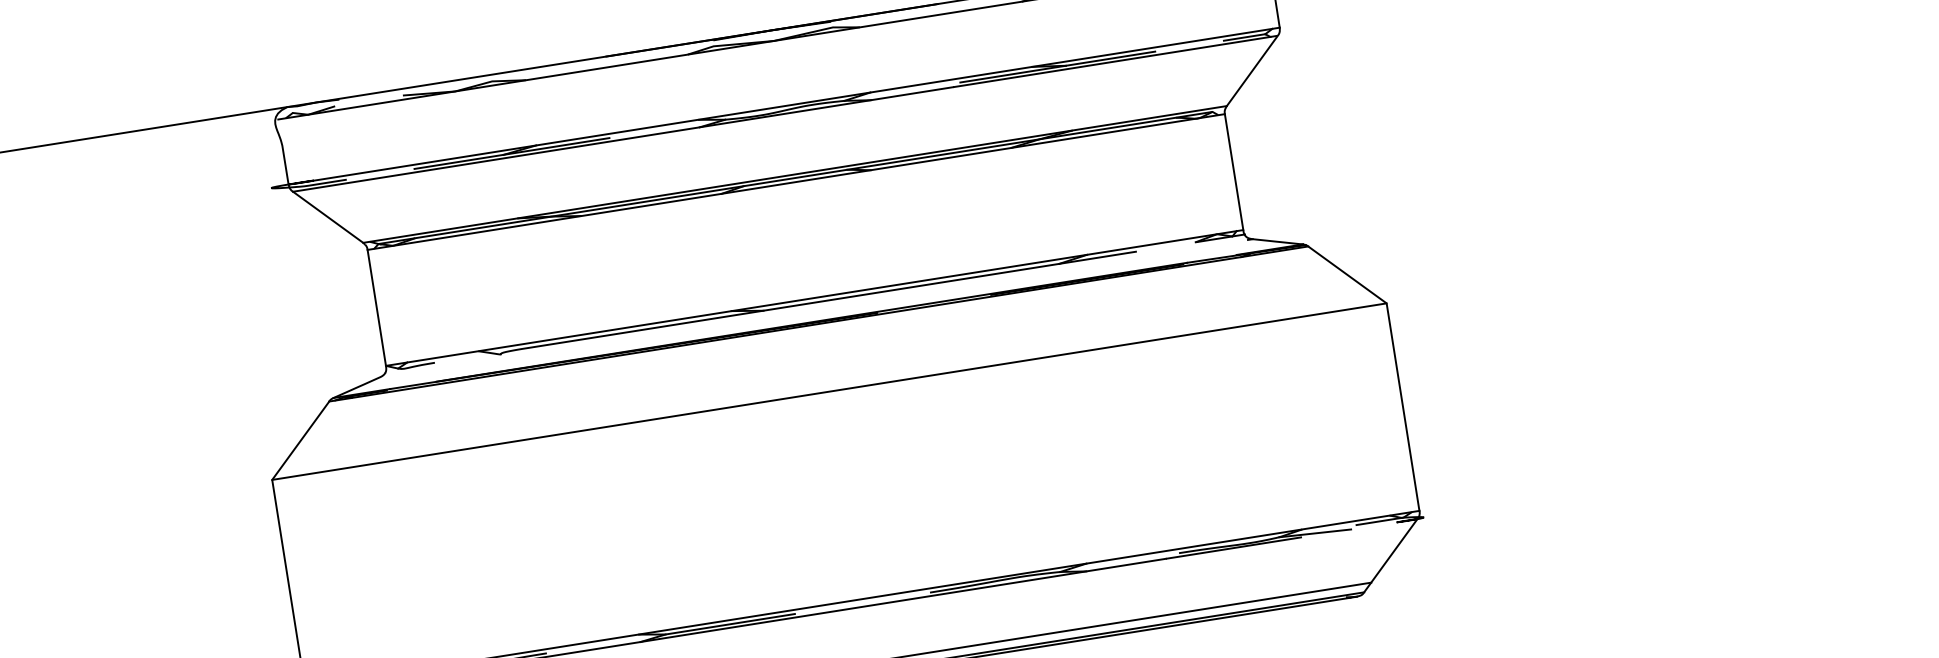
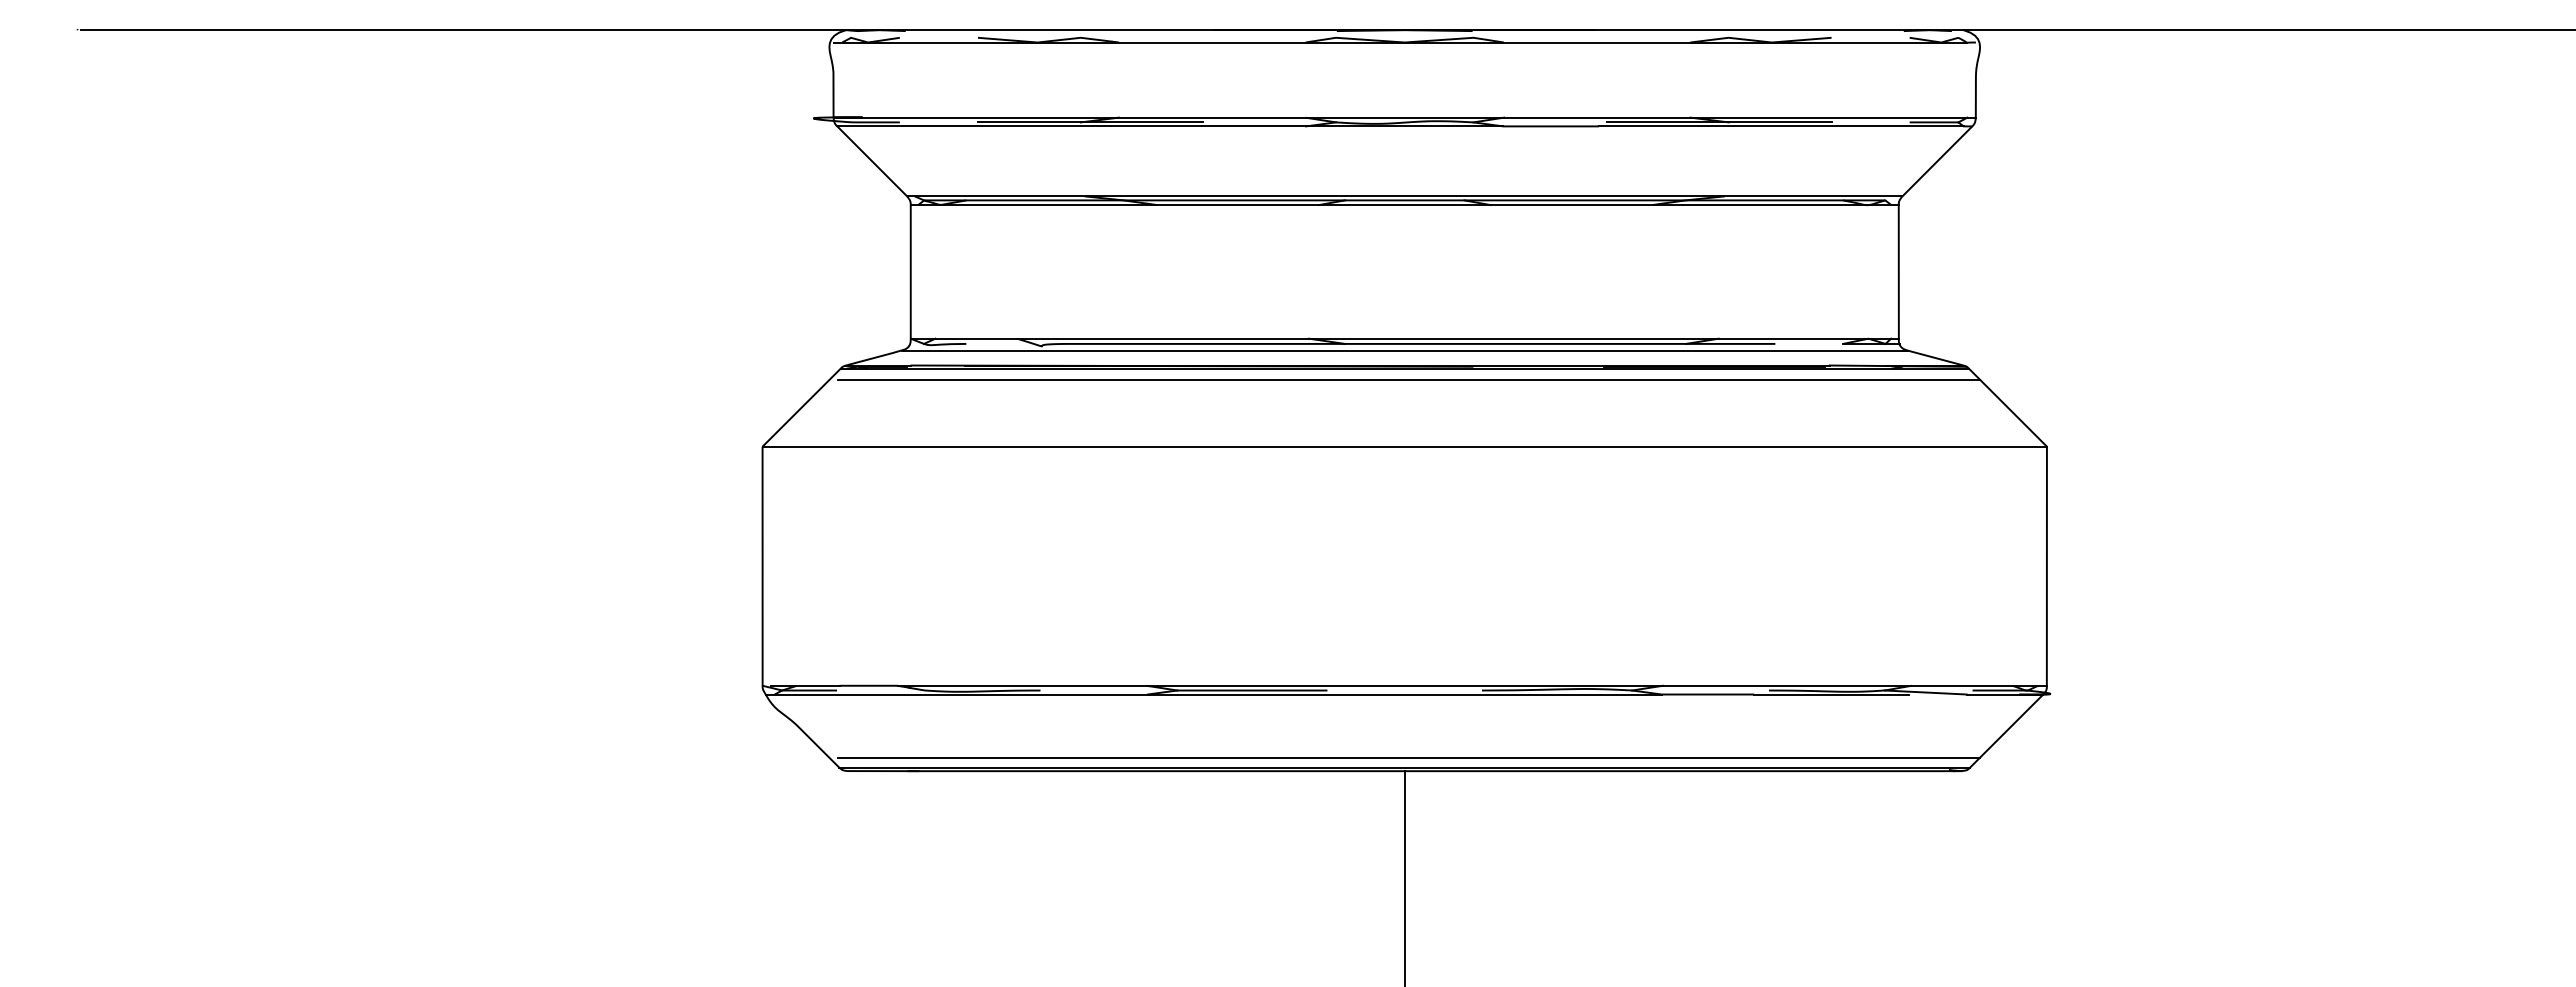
line: (816, 308) -> (1404, 350), added
line: (823, 332) -> (1408, 379), added
line: (1380, 524) -> (2000, 694), added

